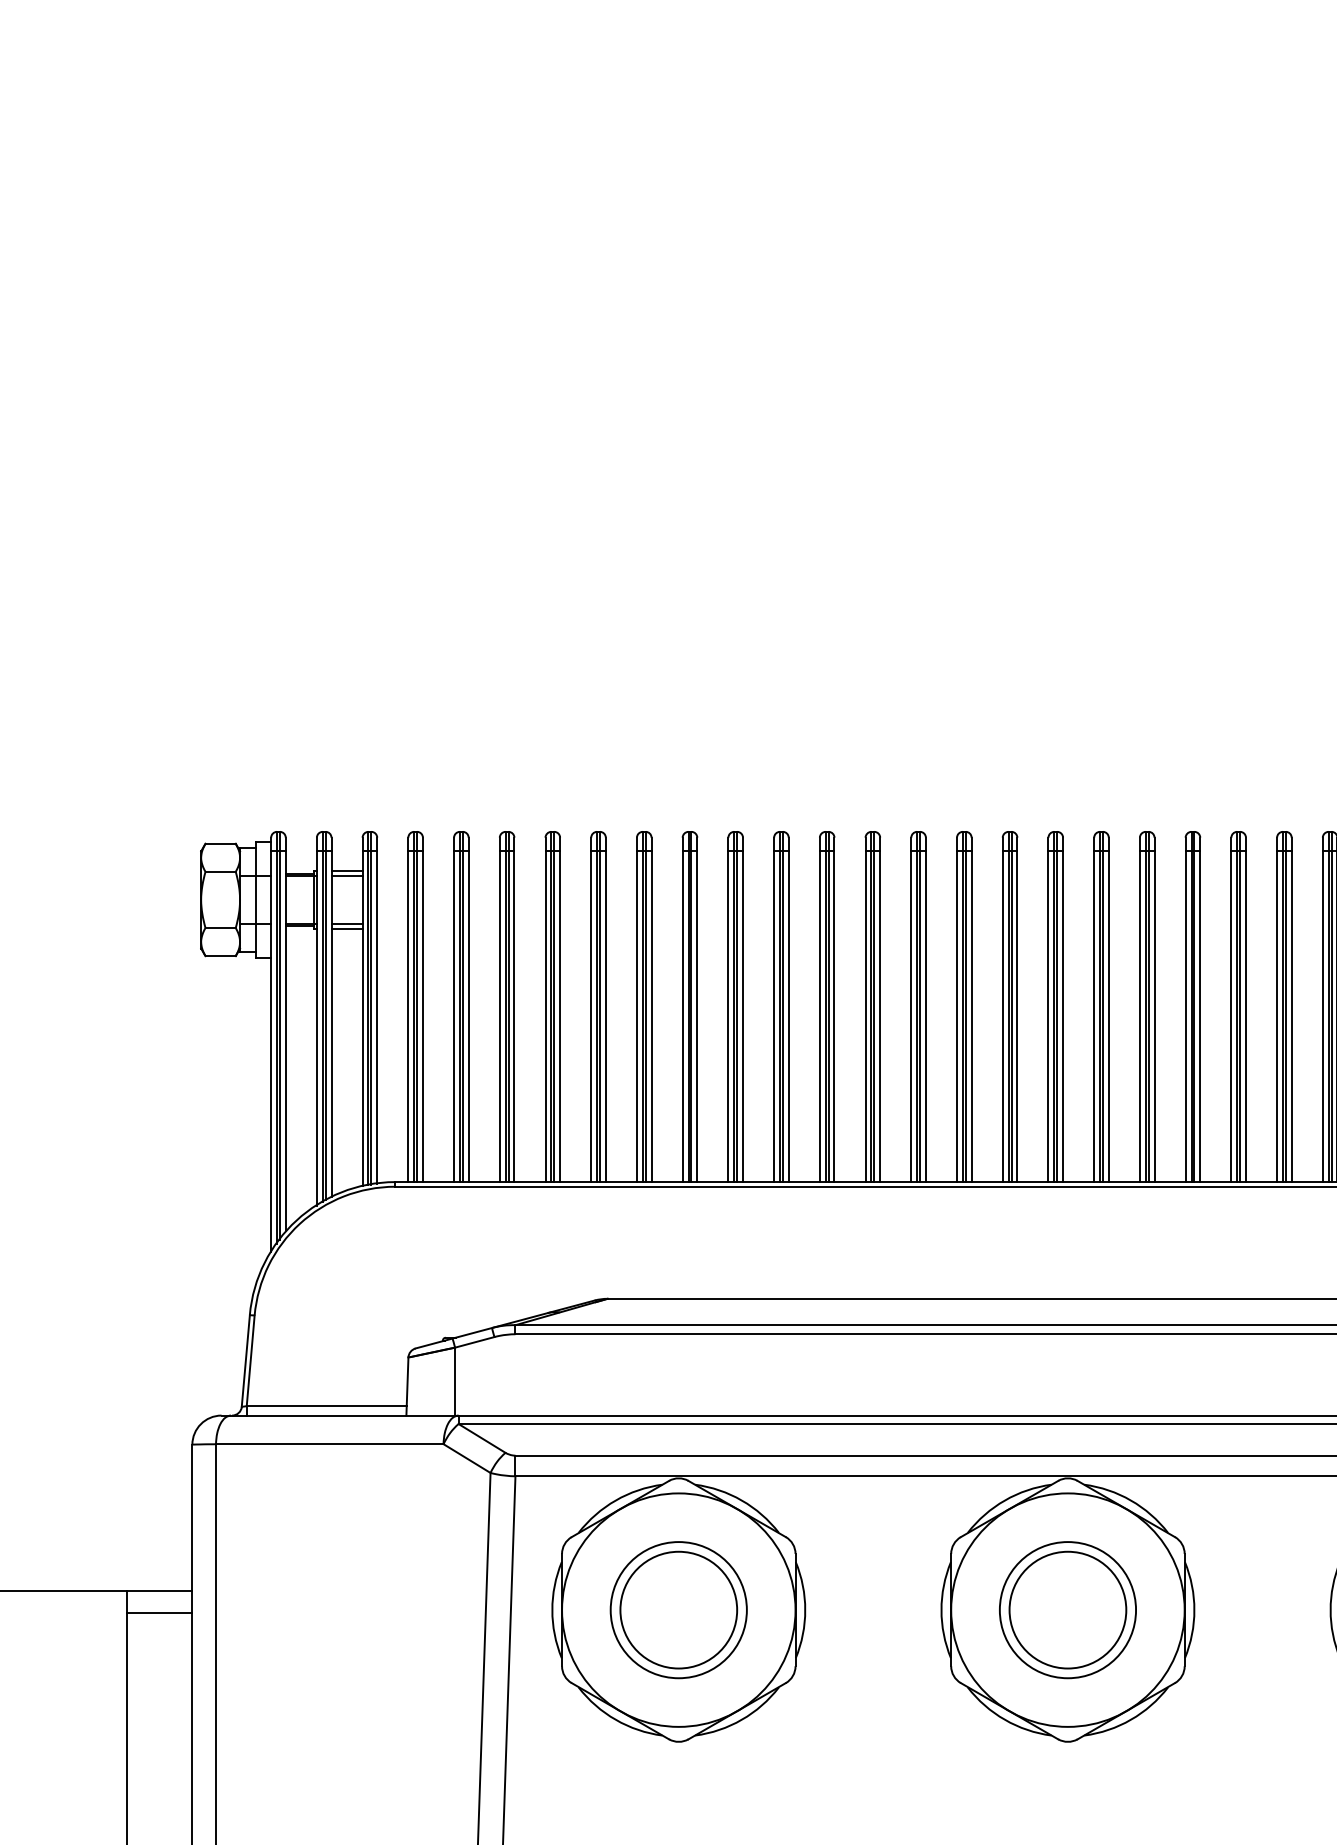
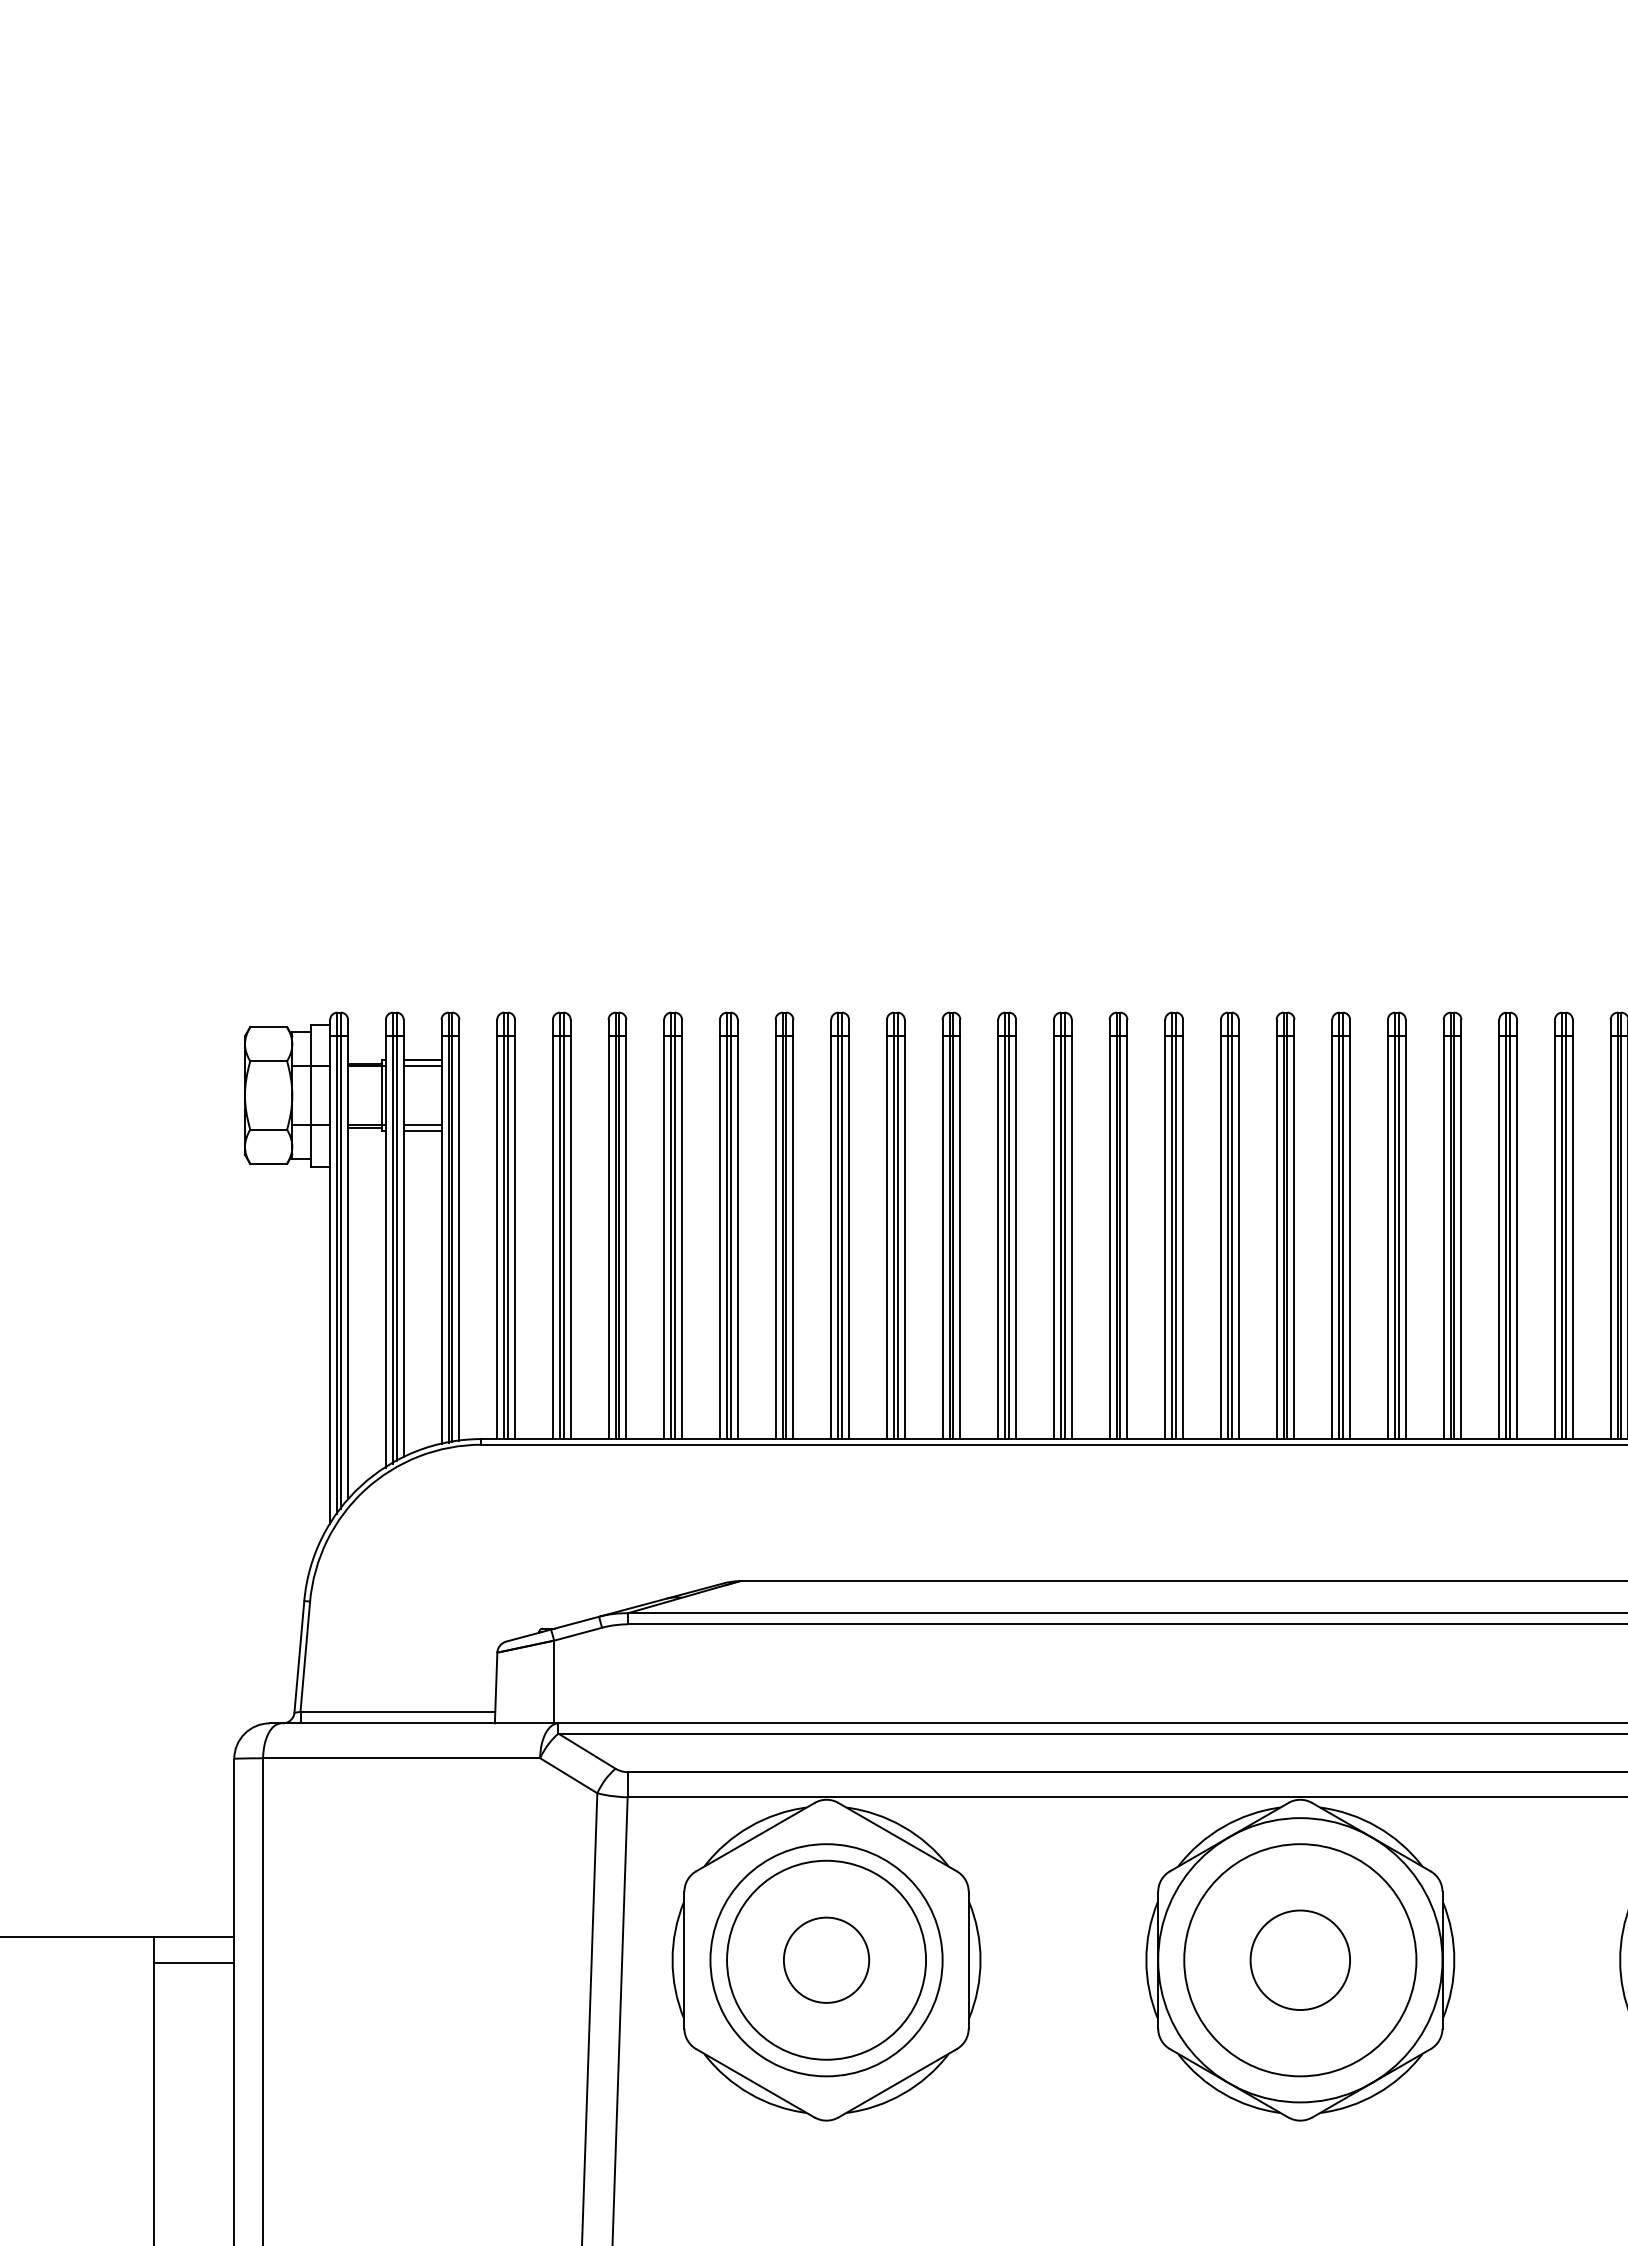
circle: (678, 1610) -> (826, 1960), size x0.6
circle: (678, 1610) -> (826, 1960), size x0.7
circle: (678, 1610) -> (826, 1960), size x1.4
circle: (1068, 1610) -> (1300, 1960), size x0.7
circle: (1068, 1610) -> (1300, 1960), size x1.4

